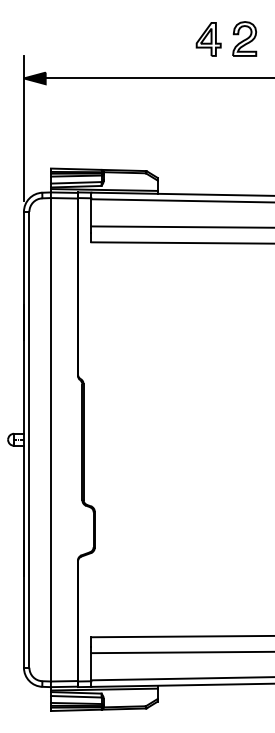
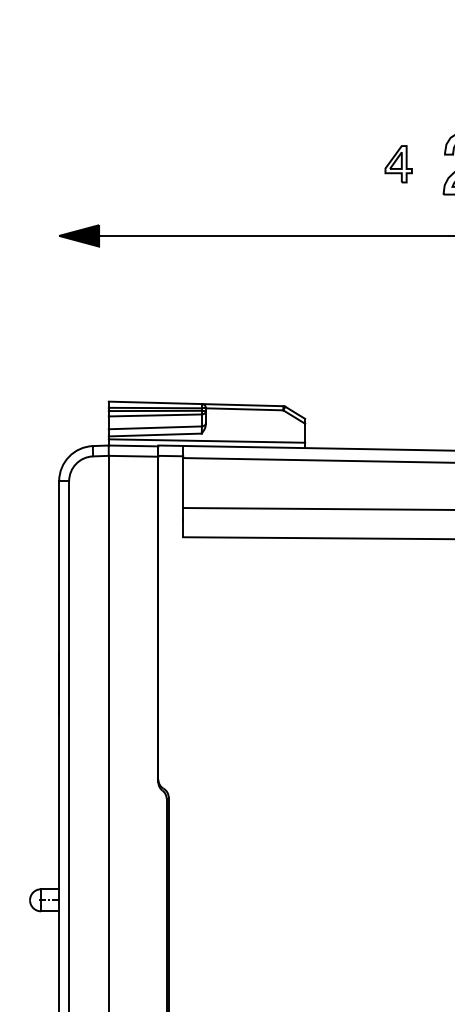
part: (208, 39) -> (398, 164), size x0.6
line: (23, 127) -> (58, 326), removed

